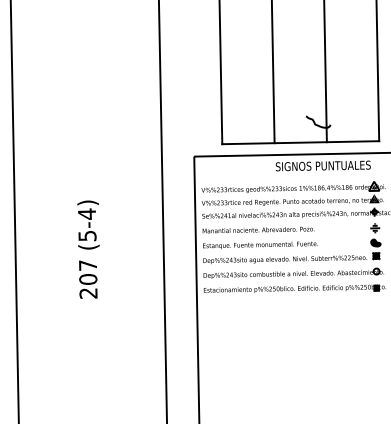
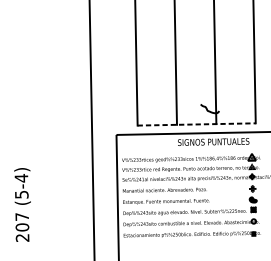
line: (301, 142) -> (197, 124), solid -> dashed
text: (88, 249) -> (22, 204), moved

